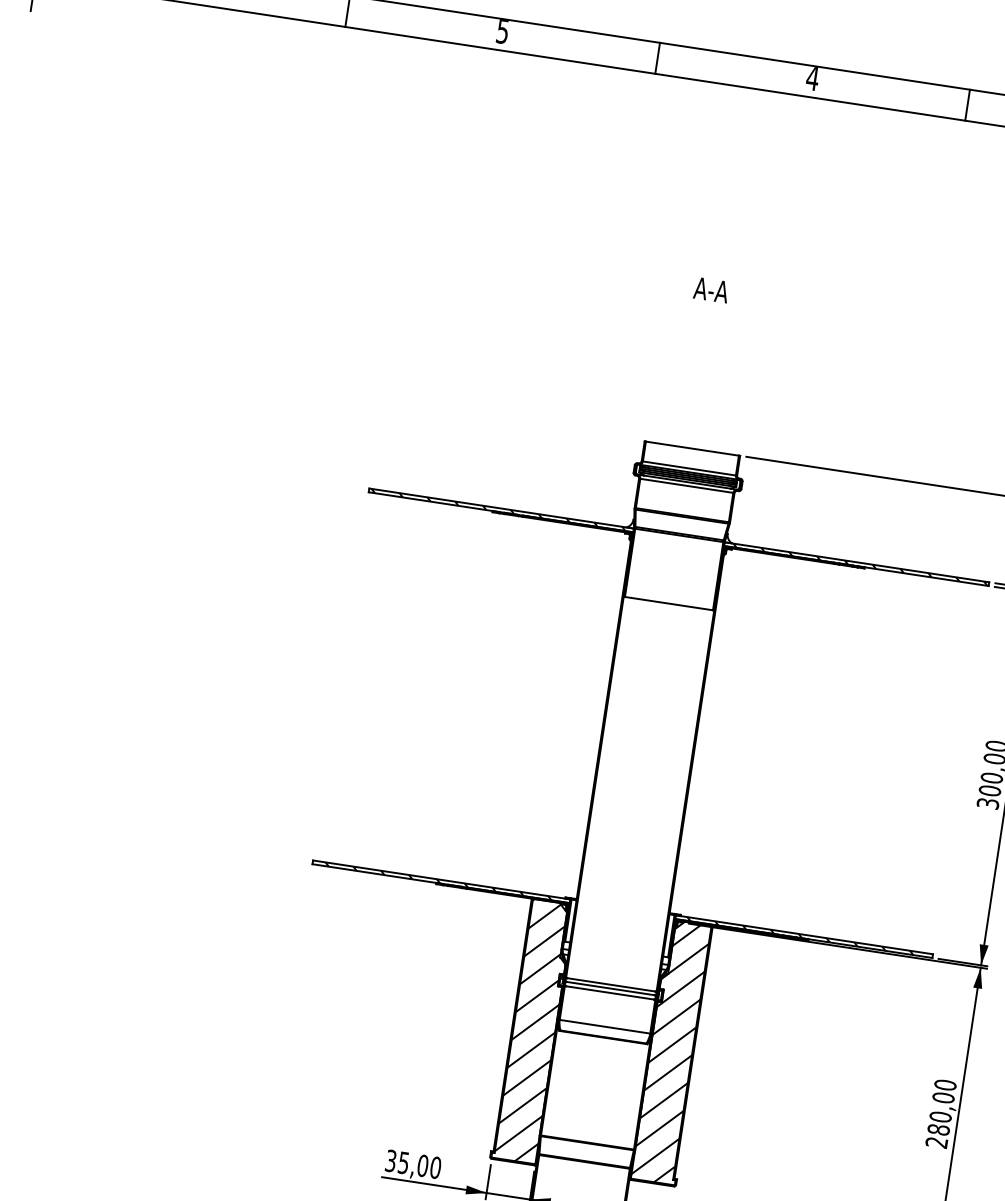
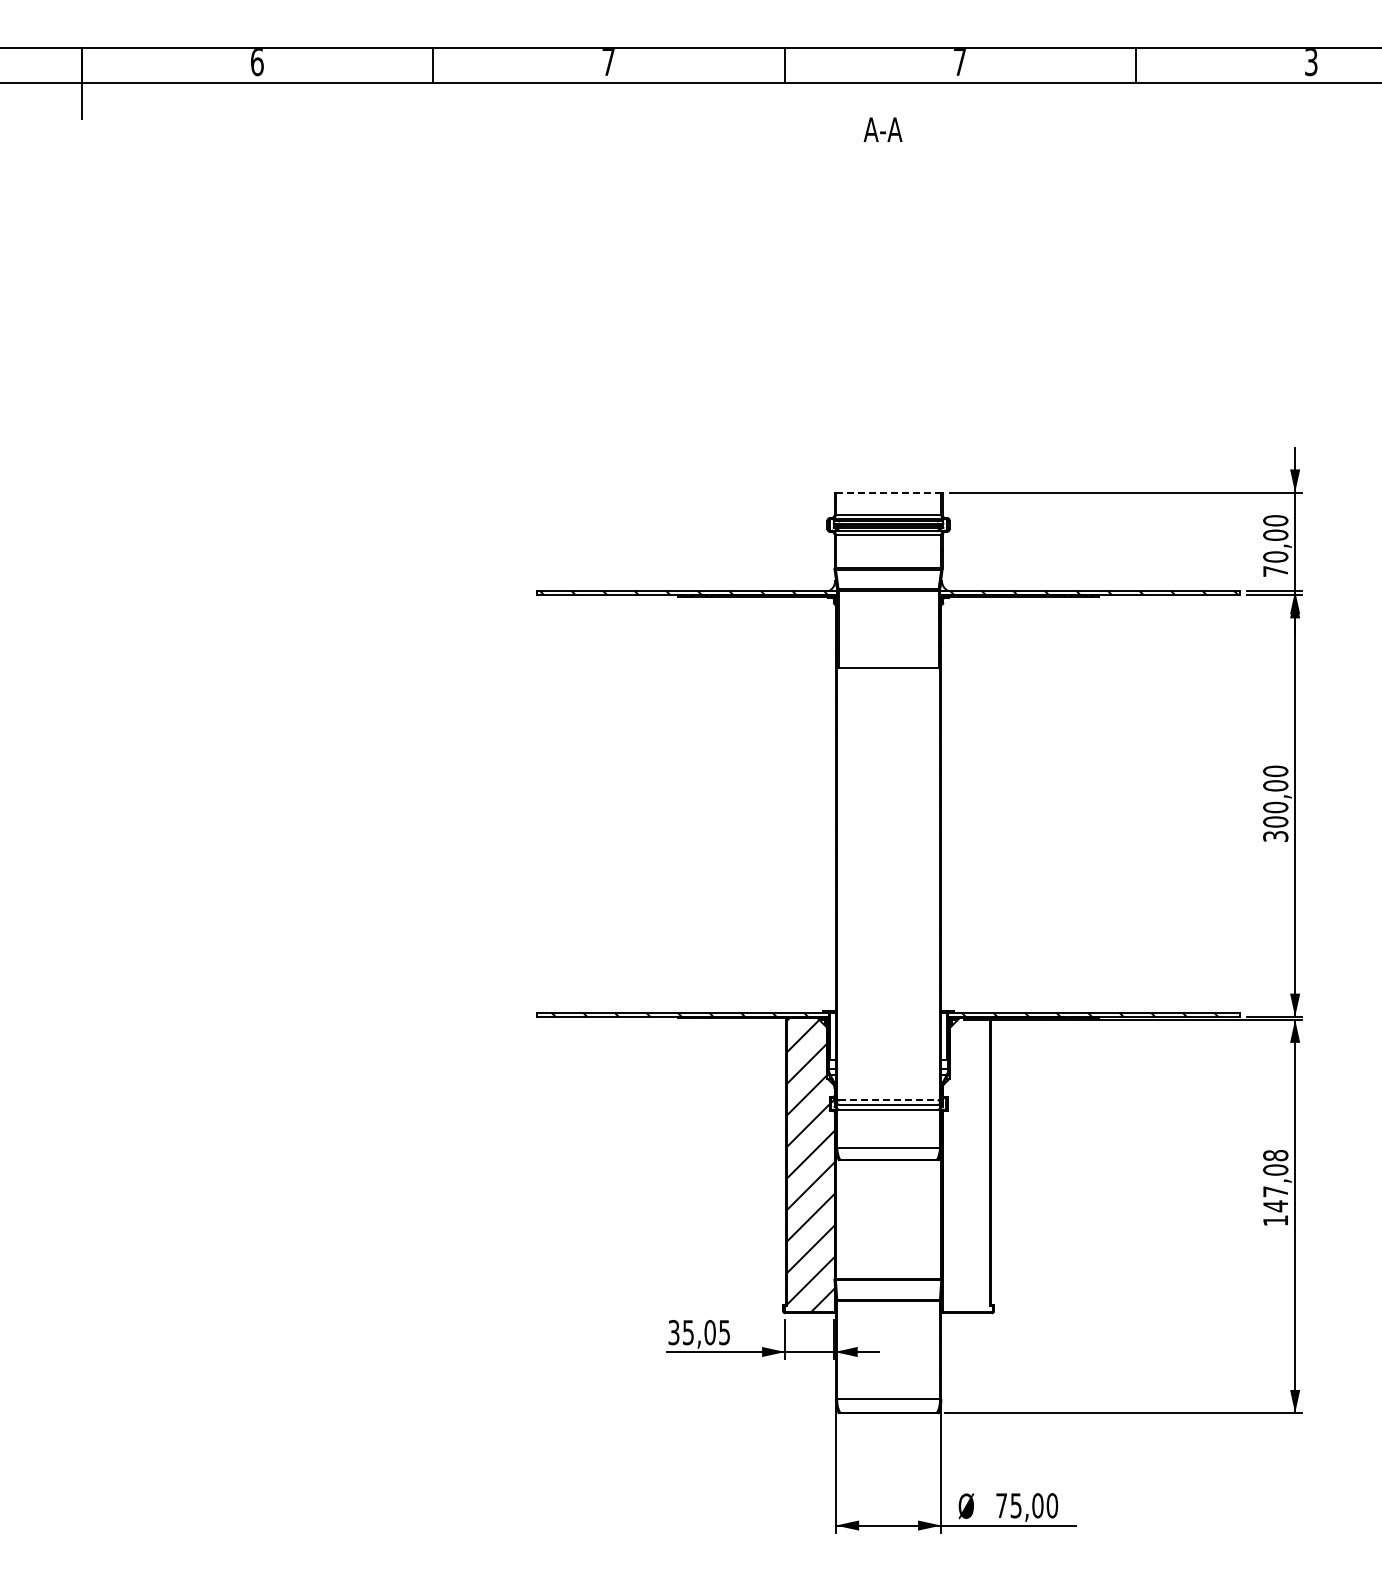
text: (502, 31) -> (608, 62), 5 -> 7
text: (812, 78) -> (959, 62), 4 -> 7
text: (710, 289) -> (882, 129), moved
line: (692, 448) -> (888, 492), solid -> dashed
line: (611, 984) -> (888, 1100), solid -> dashed
hatch: (670, 1051) -> (965, 1164), removed
text: (941, 1113) -> (1275, 1187), 280,00 -> 147,08
text: (435, 1167) -> (724, 1332), 35,00 -> 35,05

